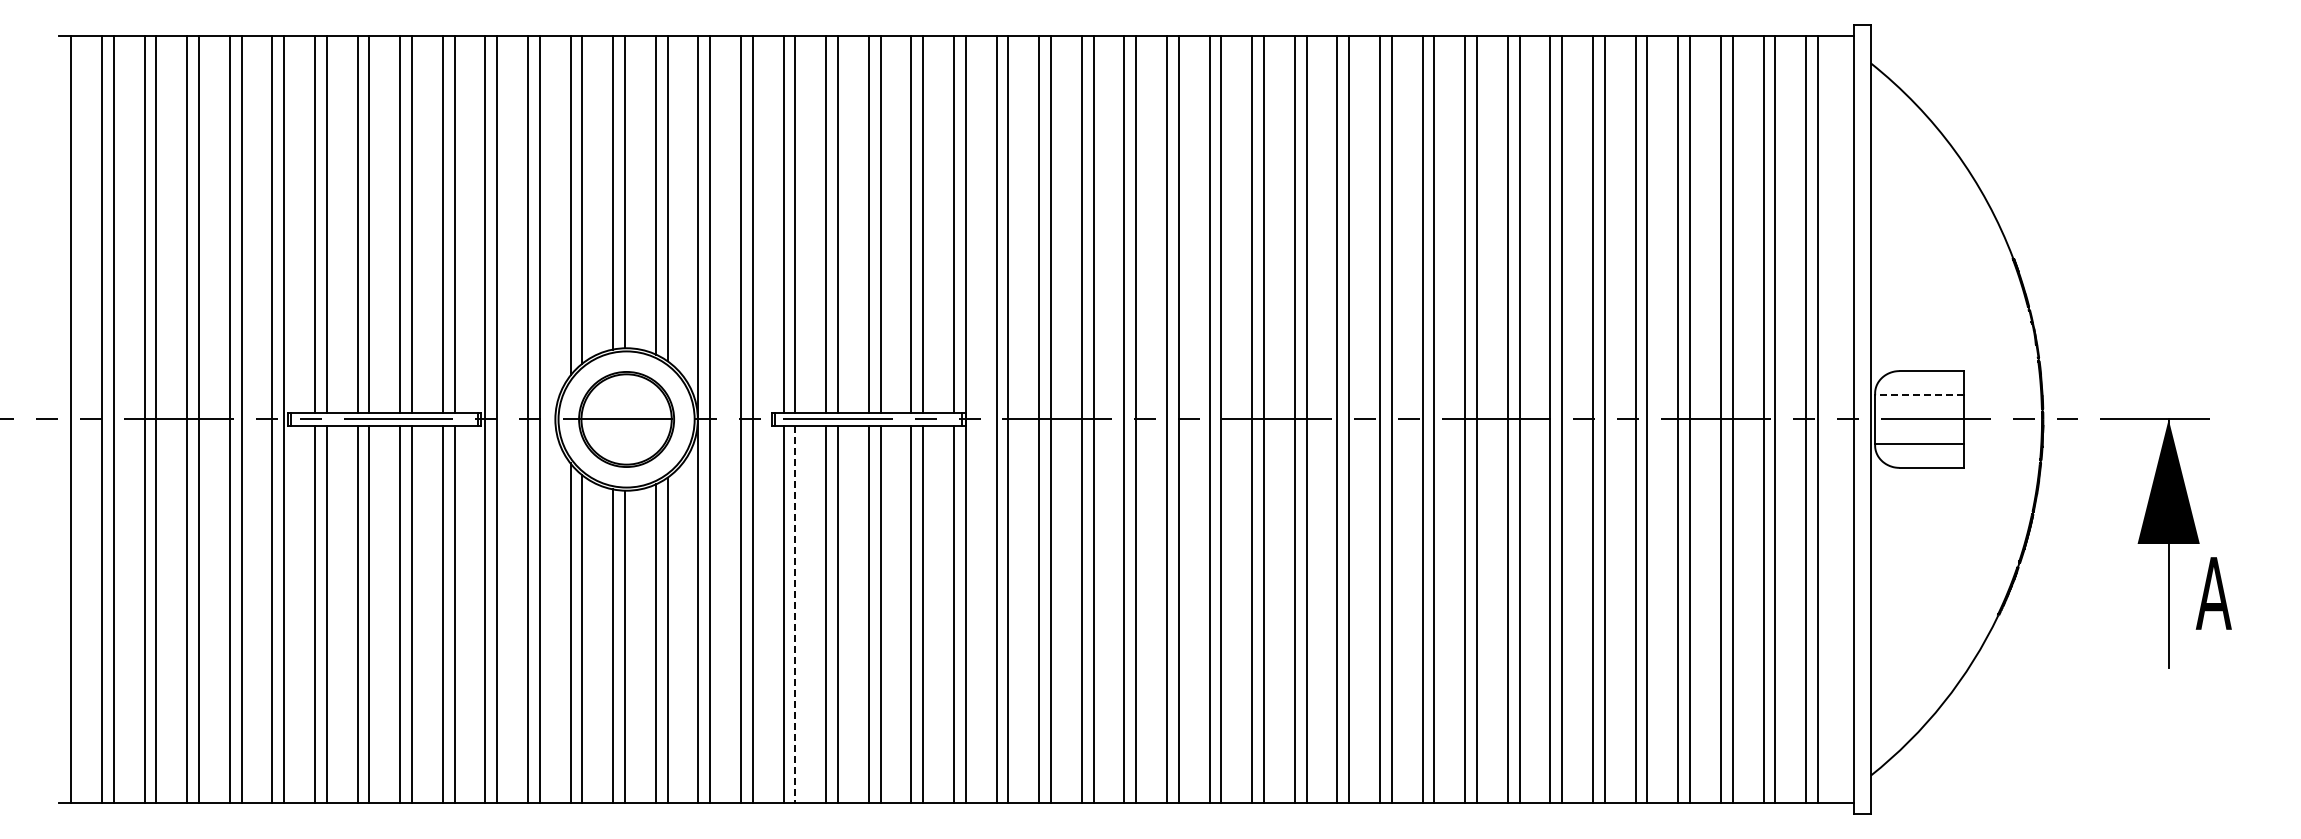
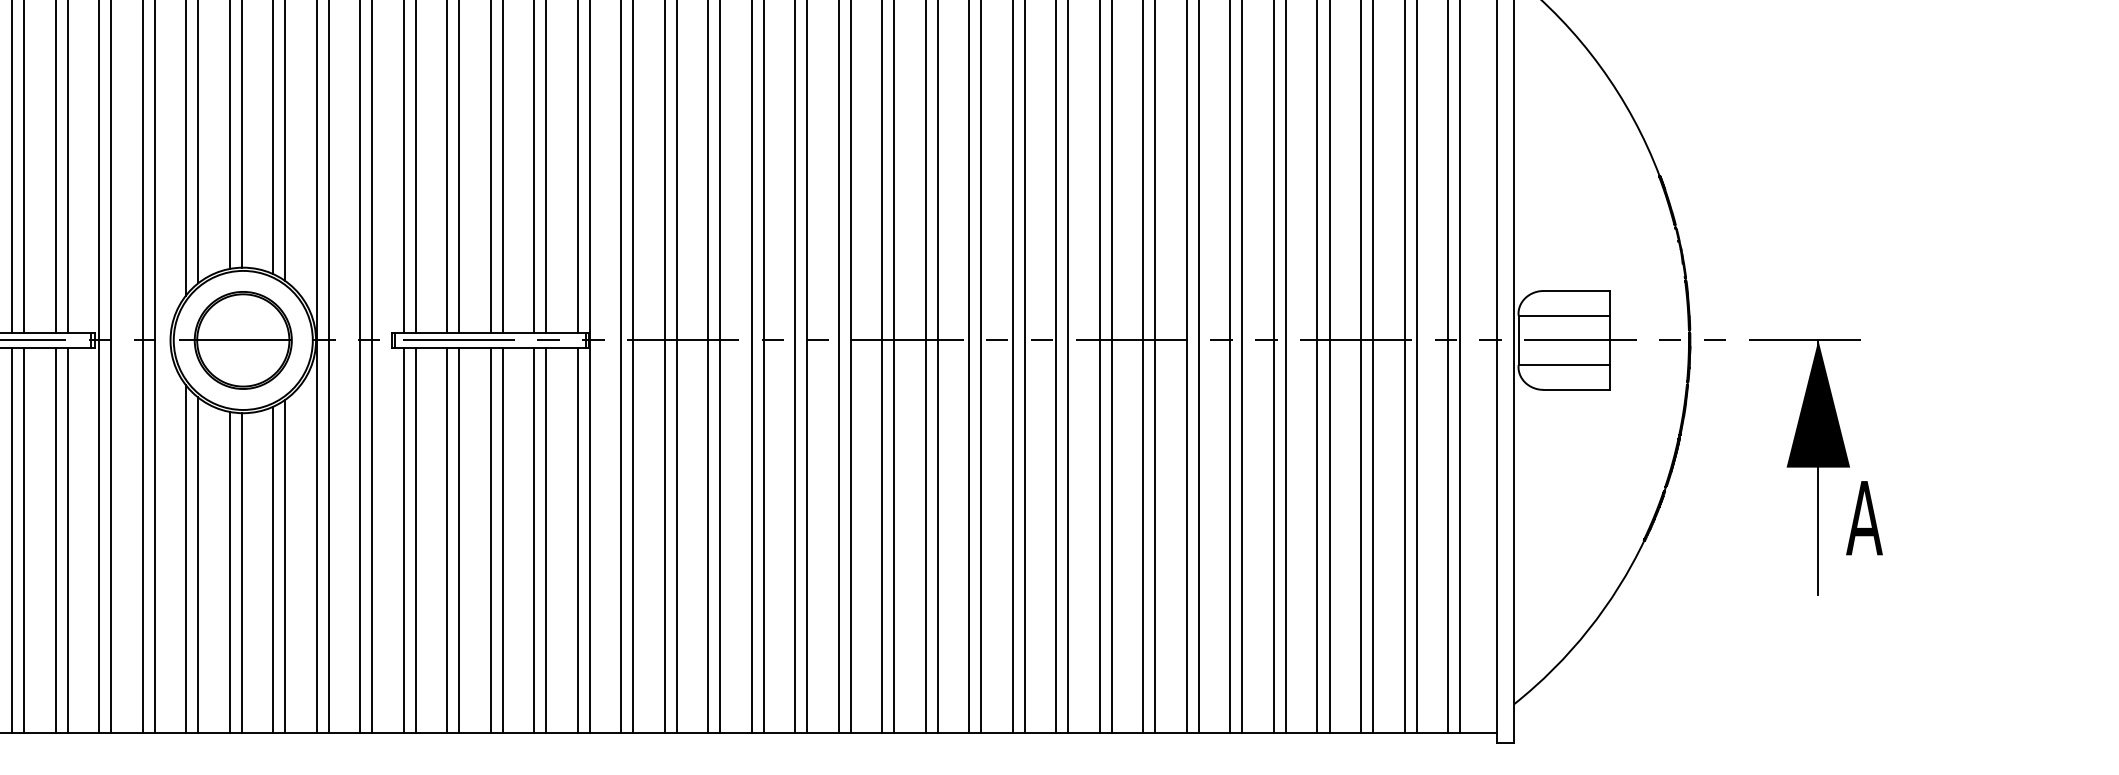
line: (1919, 395) -> (1563, 315), dashed -> solid
line: (795, 615) -> (415, 540), dashed -> solid

